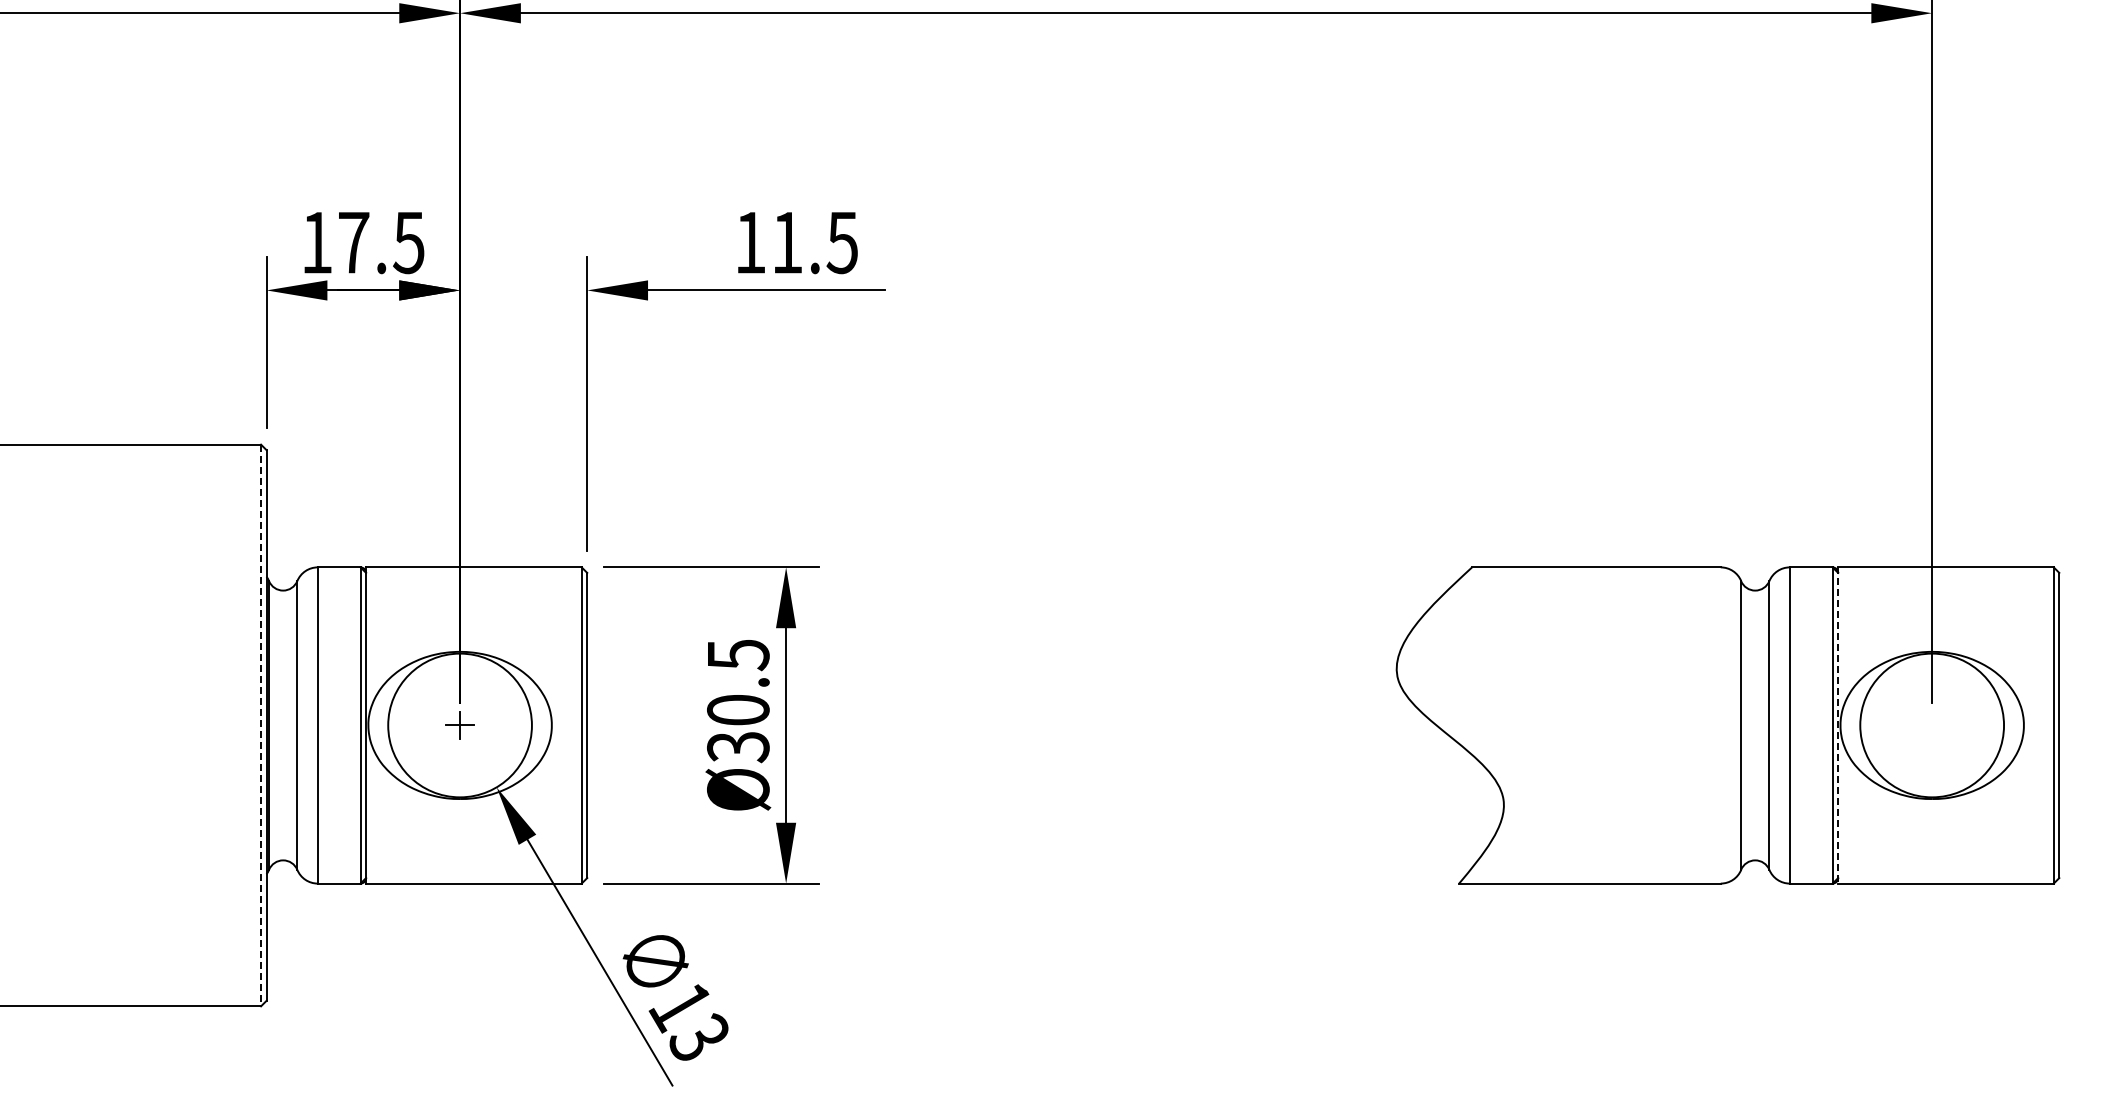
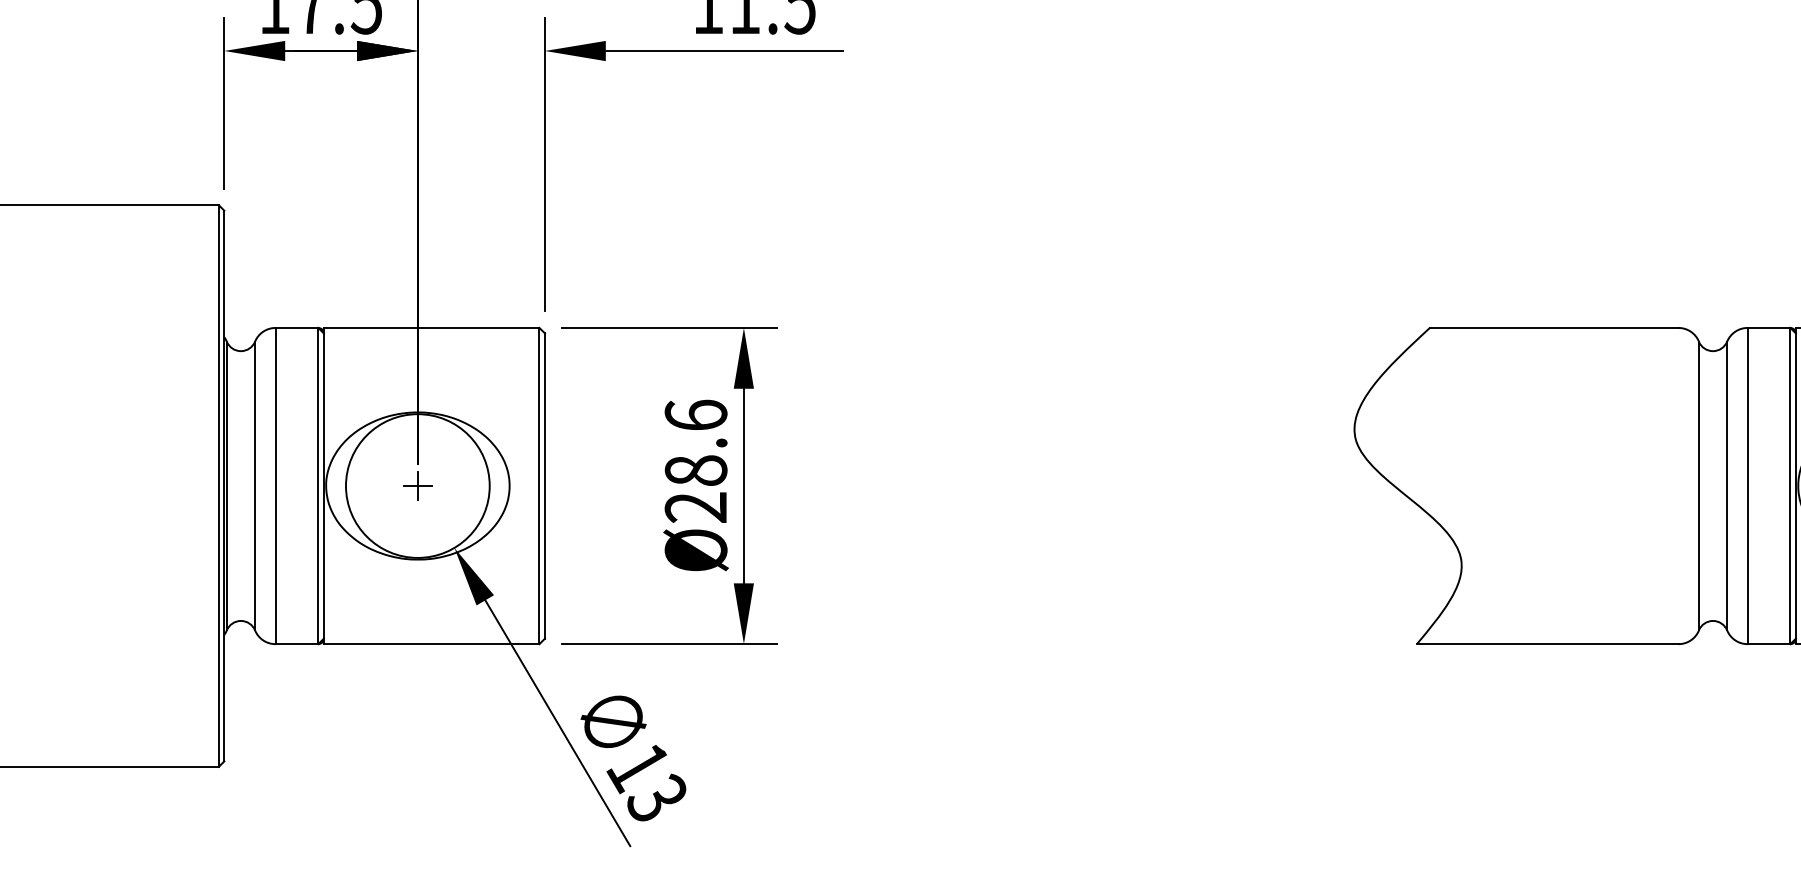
text: (738, 701) -> (696, 462), Ø30.5 -> Ø28.6
line: (261, 725) -> (219, 486), dashed -> solid
line: (1838, 725) -> (1796, 486), dashed -> solid

